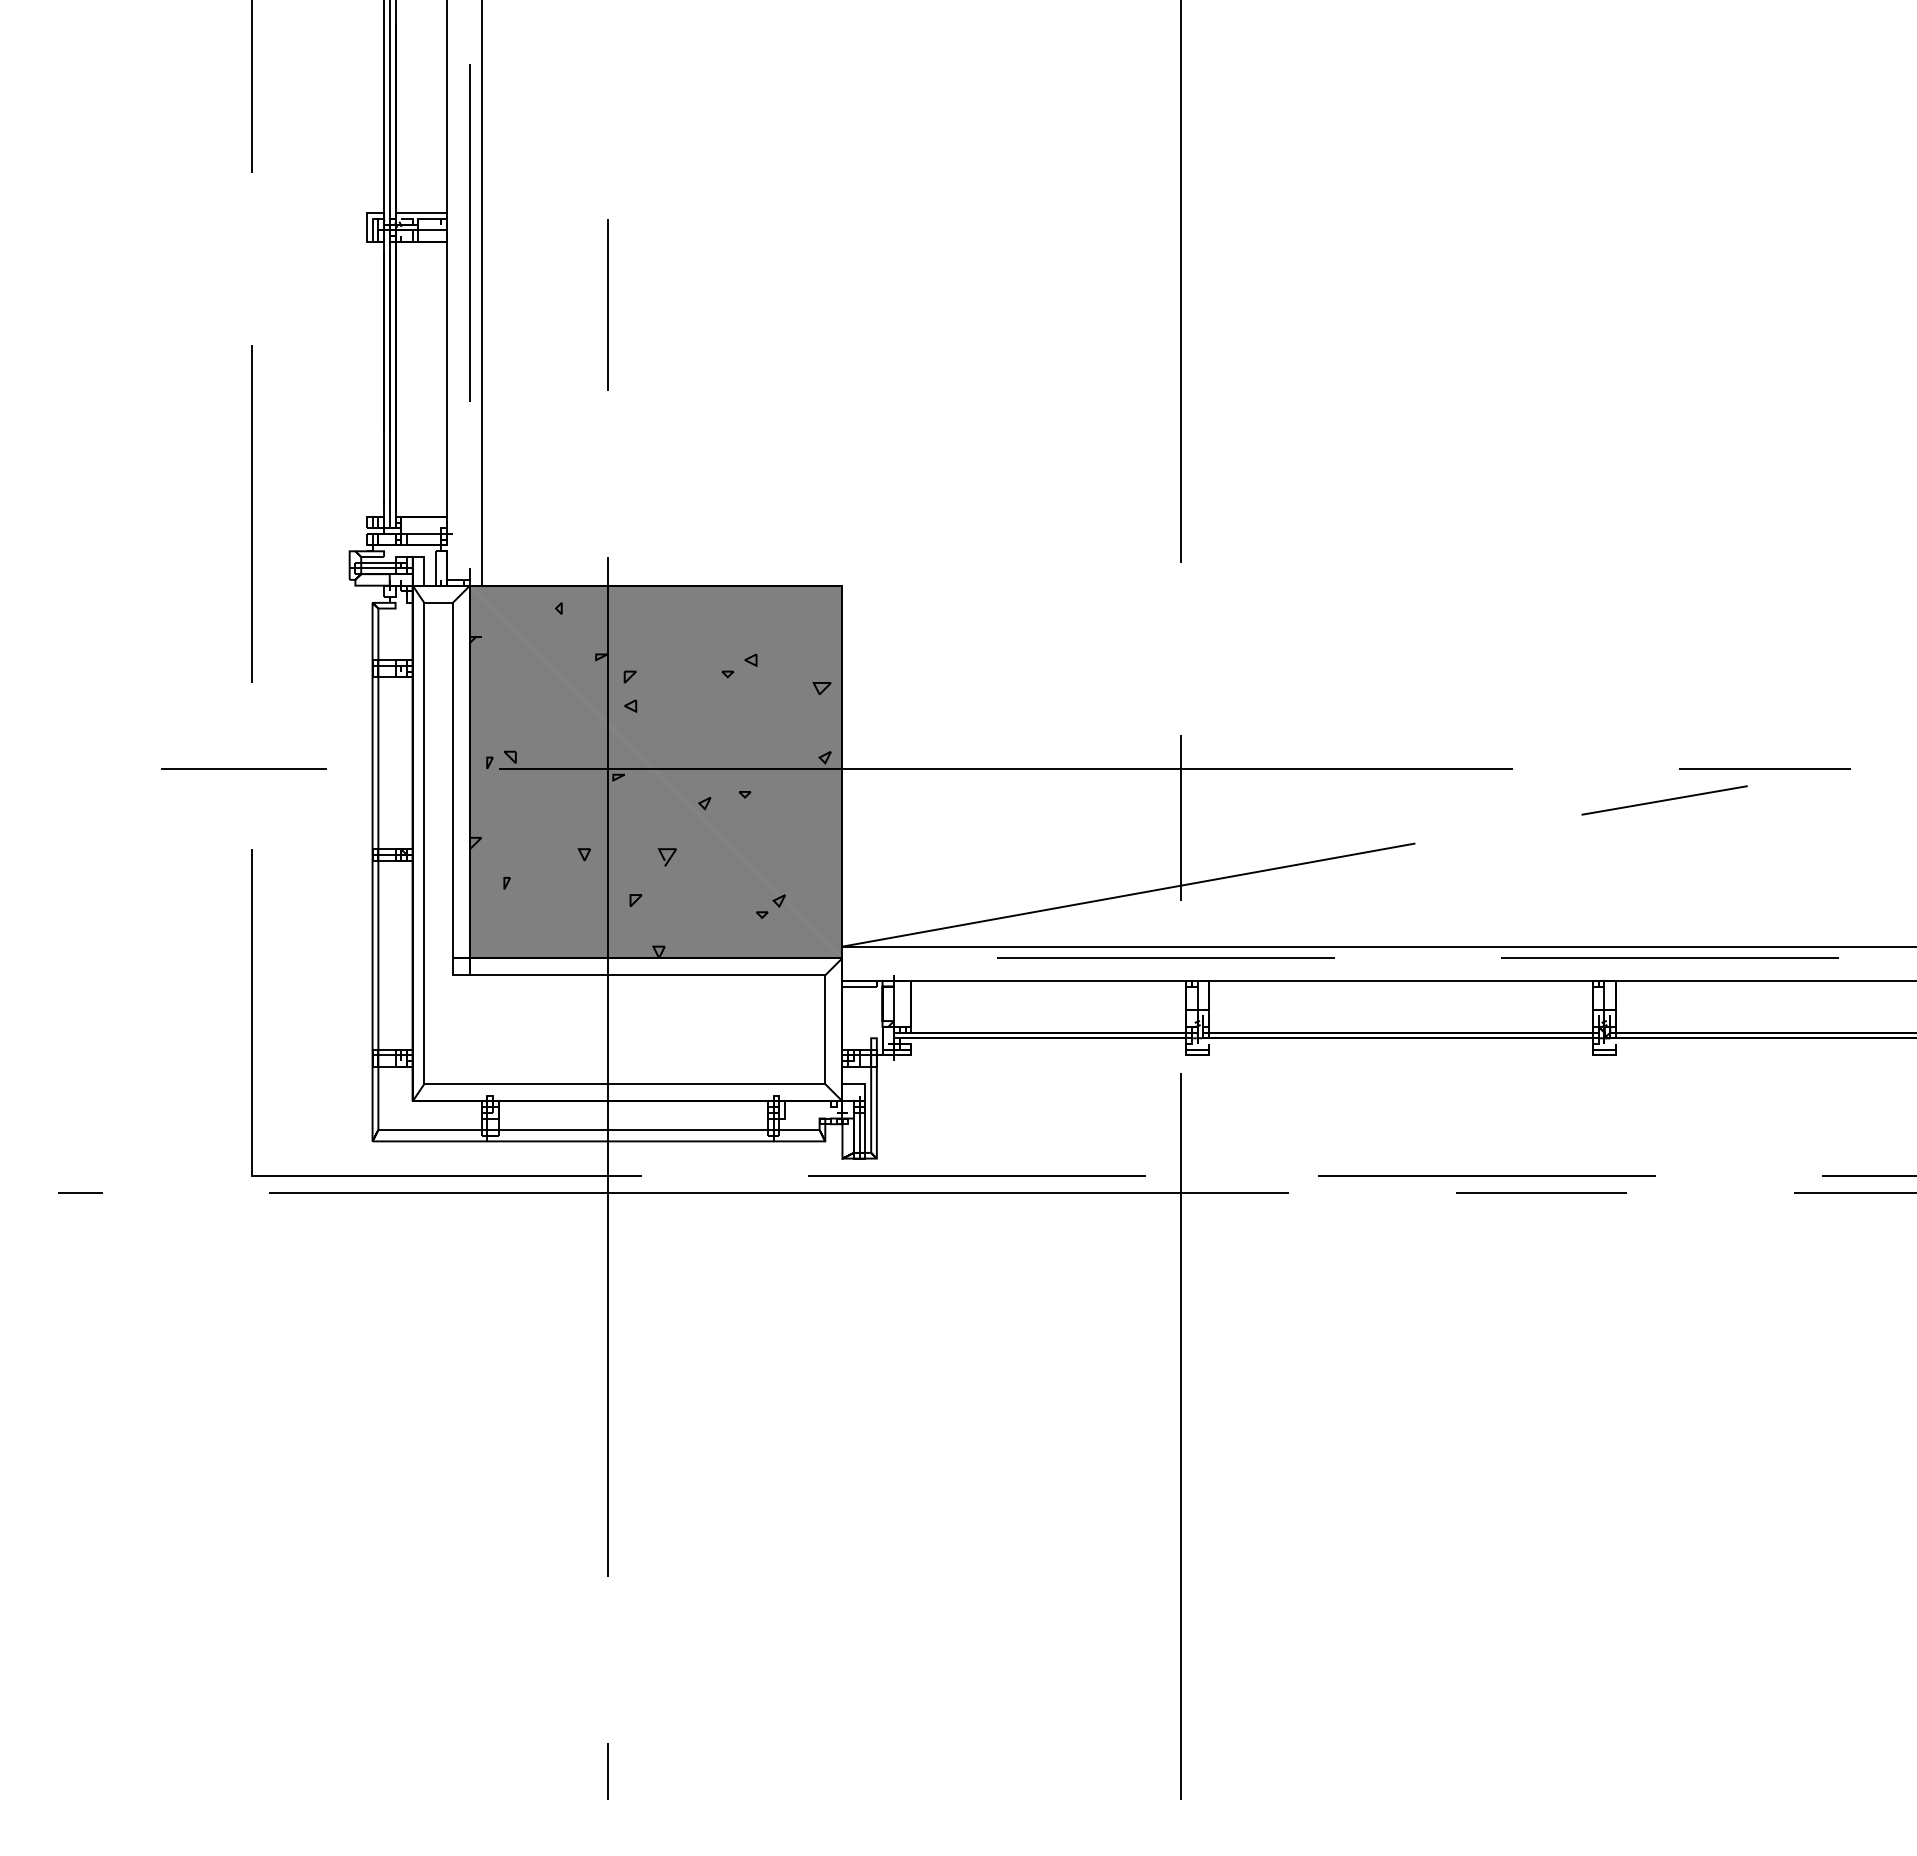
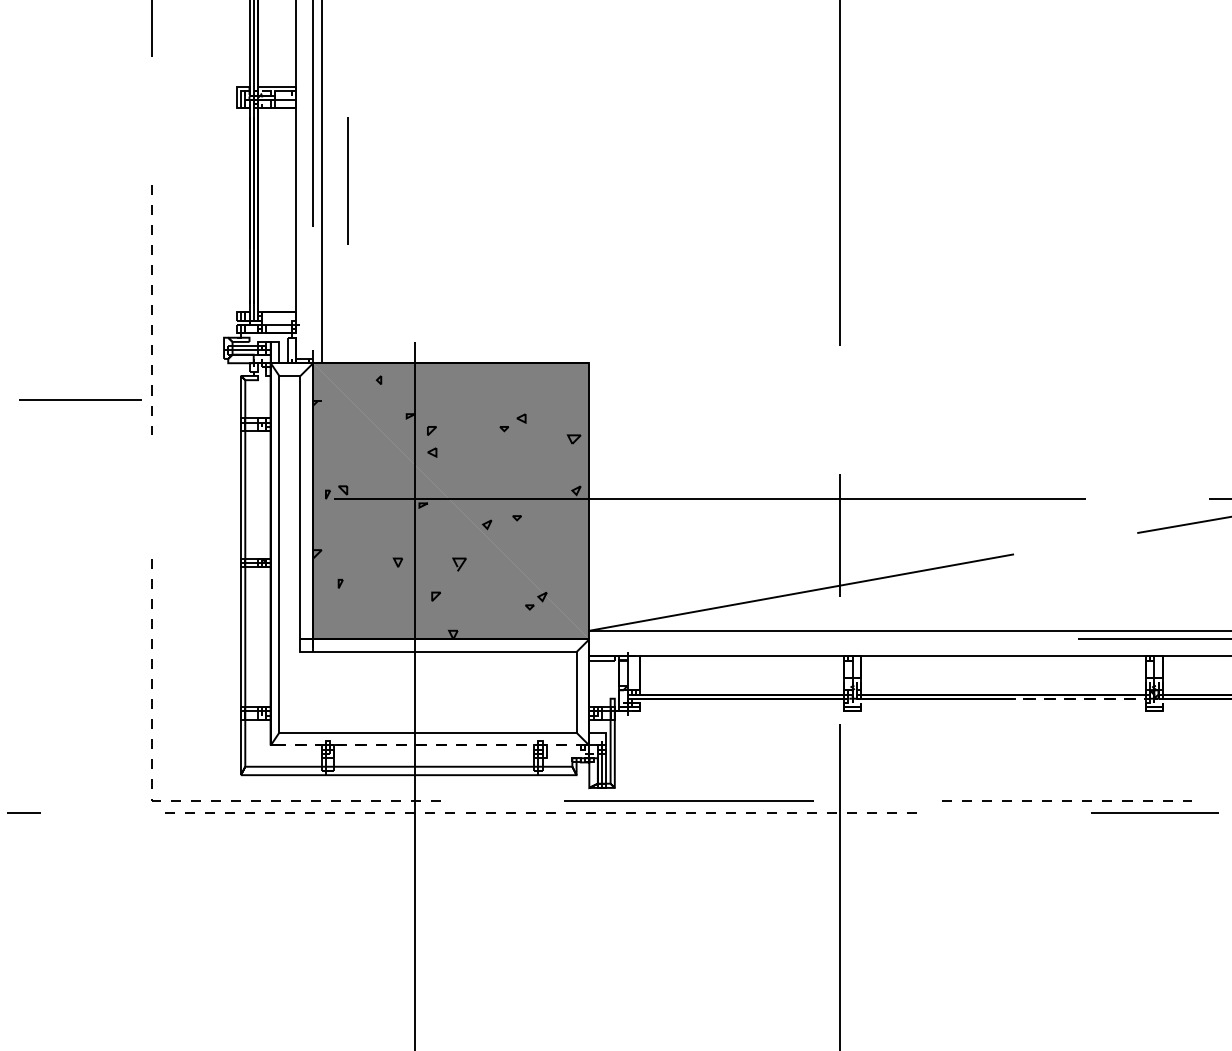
line: (607, 304) -> (347, 180), moved
line: (252, 514) -> (151, 310), solid -> dashed
line: (243, 768) -> (80, 399), moved
line: (1165, 957) -> (828, 638), removed
line: (1598, 1038) -> (1149, 698), solid -> dashed
line: (429, 1101) -> (283, 745), solid -> dashed
line: (283, 1175) -> (174, 800), solid -> dashed
line: (1487, 1175) -> (1067, 800), solid -> dashed
line: (779, 1192) -> (542, 813), solid -> dashed
line: (1541, 1192) -> (1154, 813), moved

